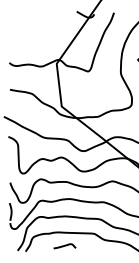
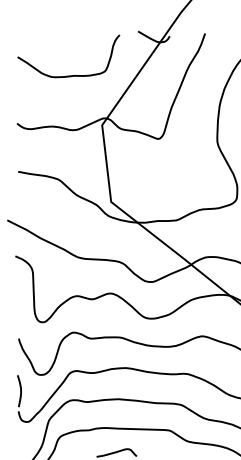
curve: (37, 35) -> (67, 74), added

